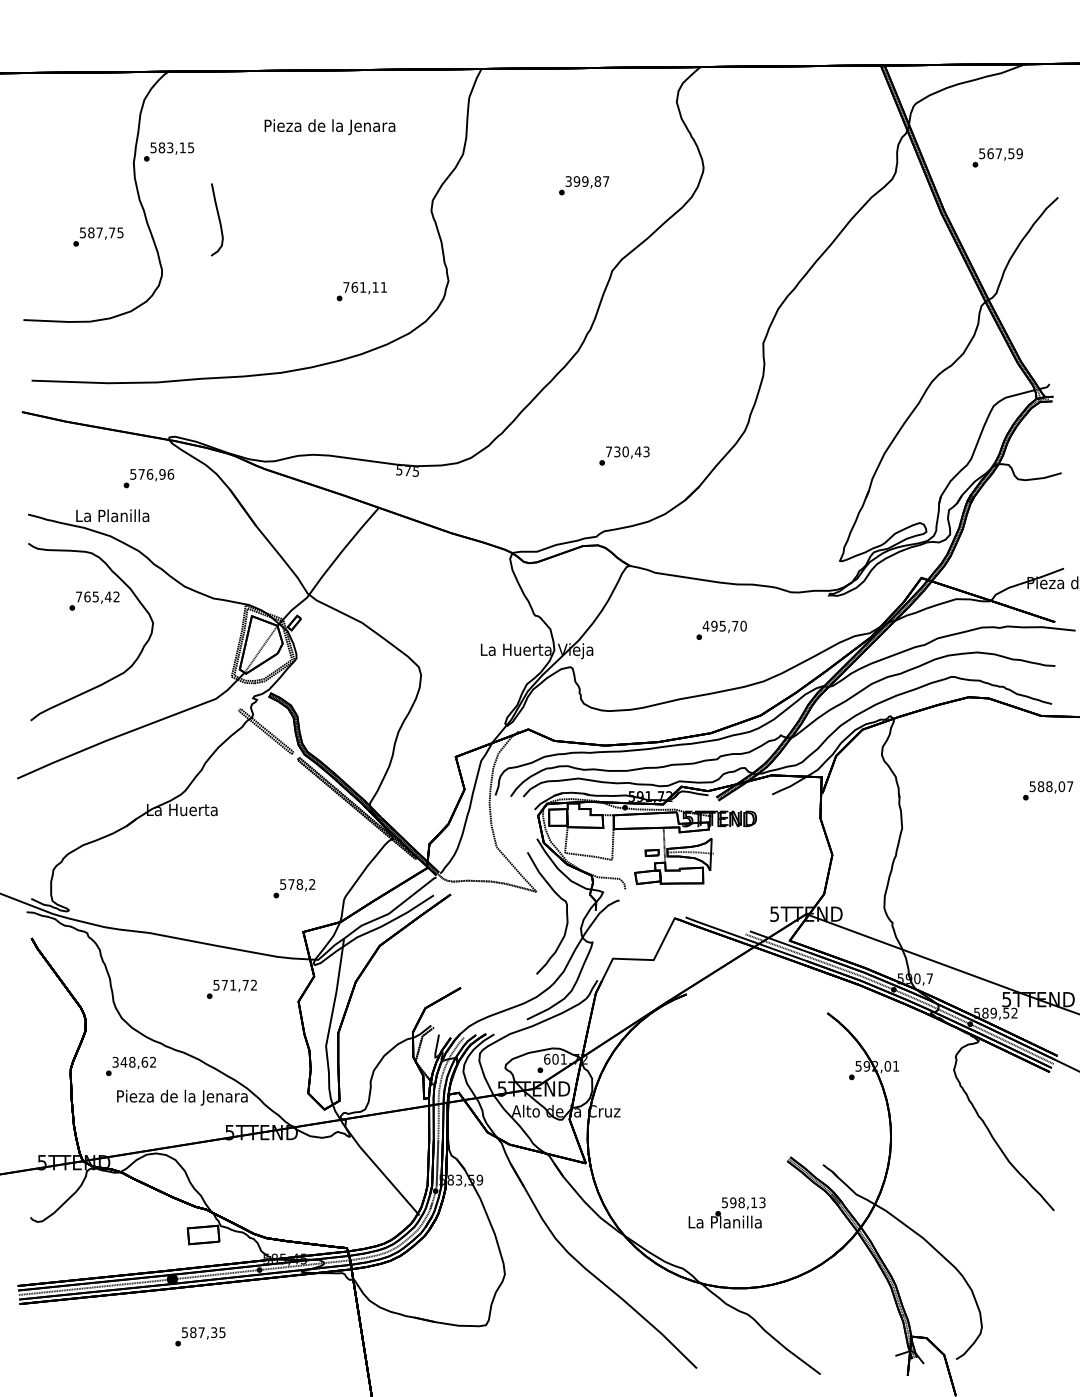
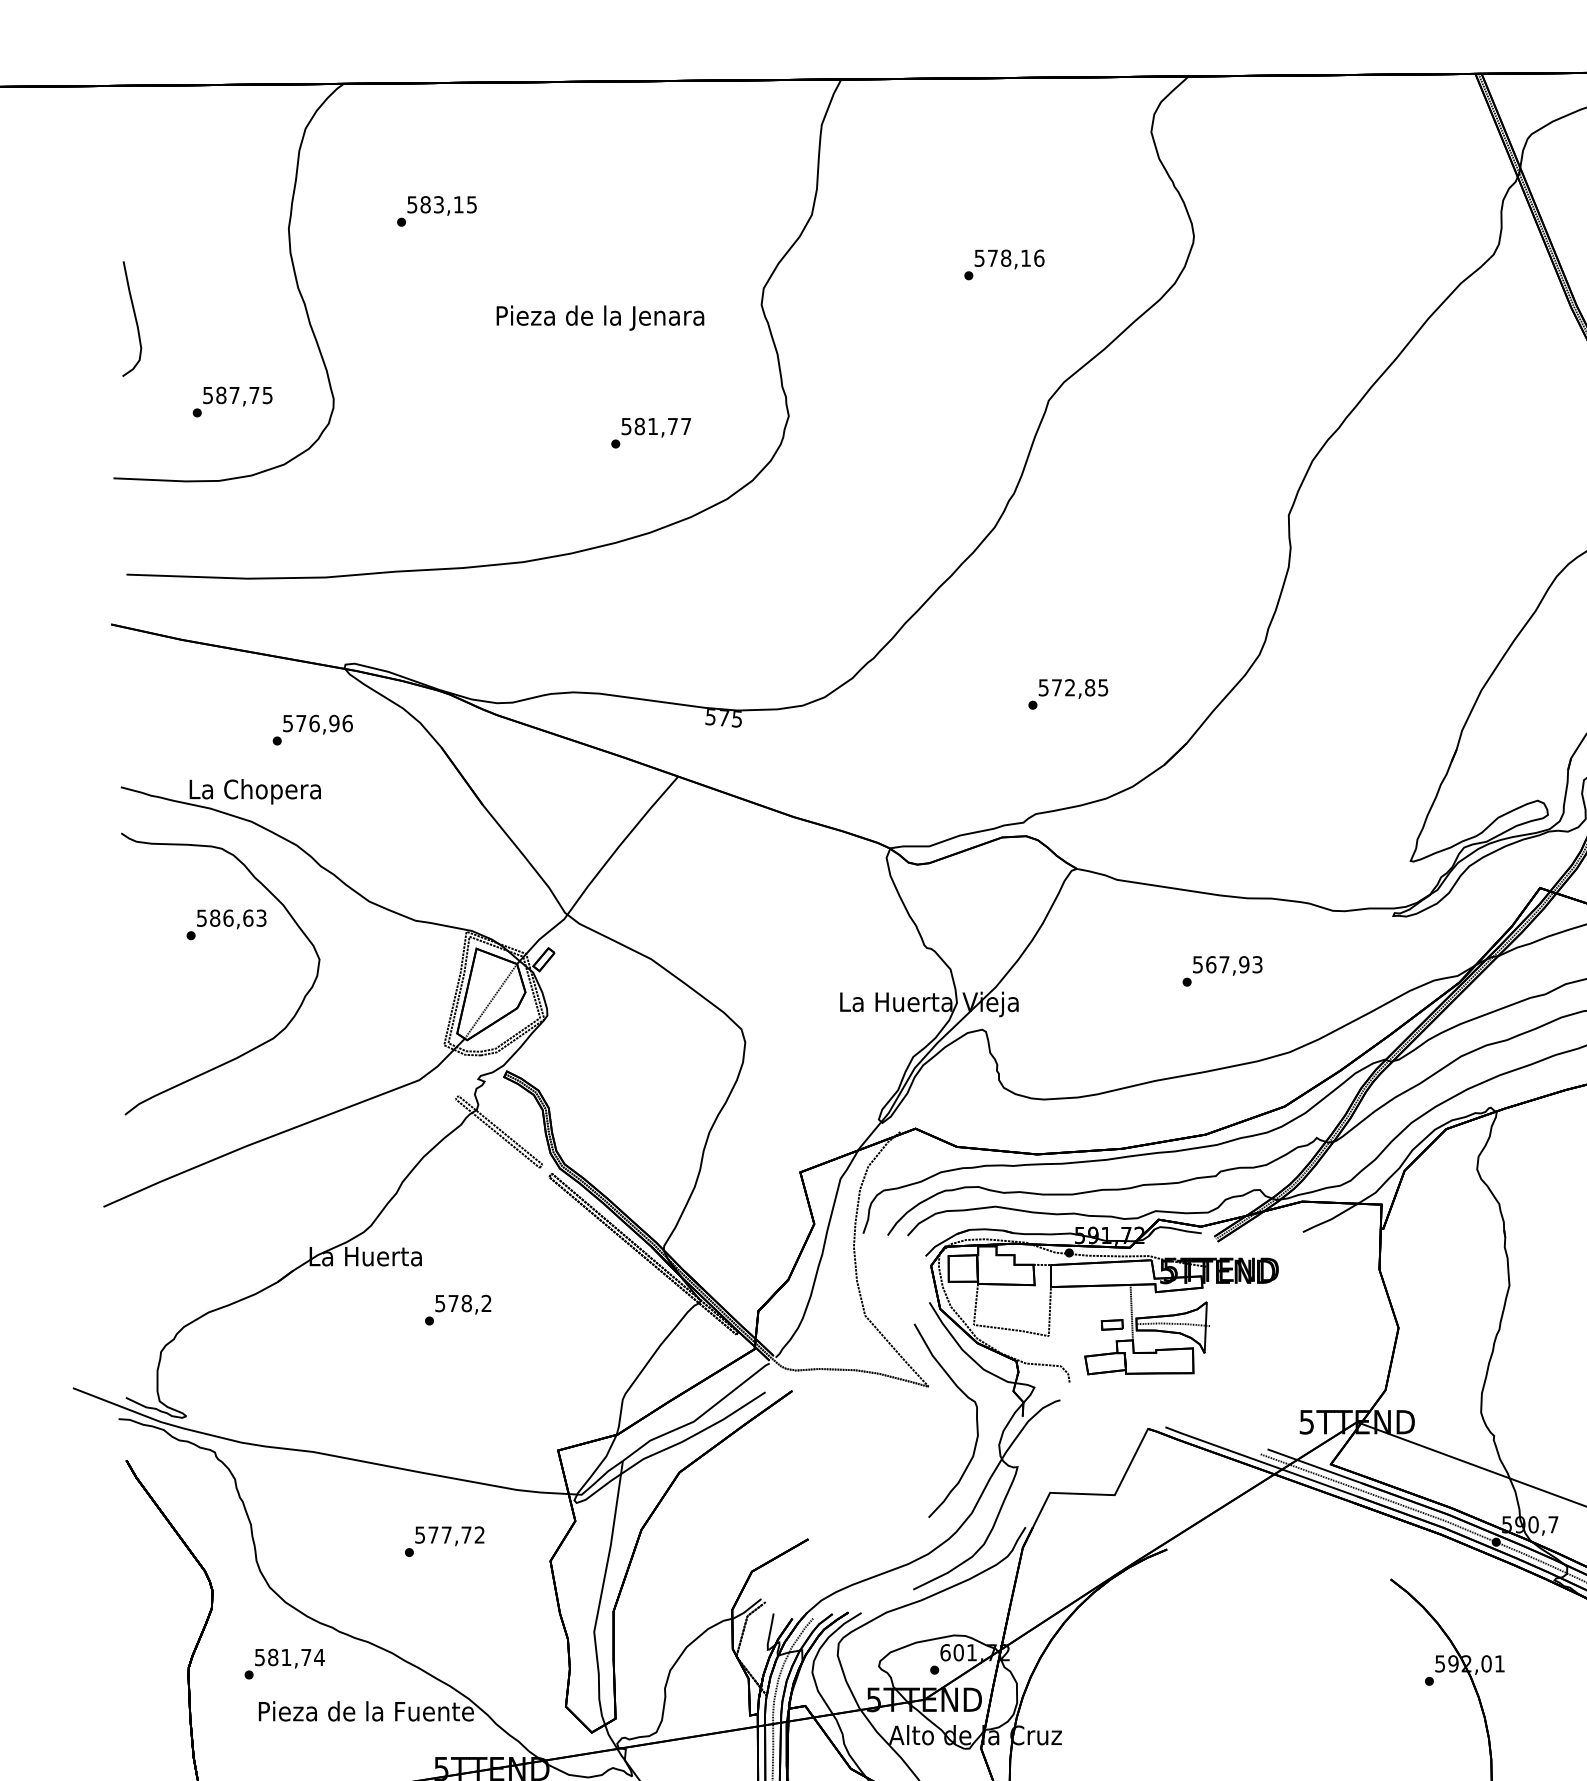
text: (329, 127) -> (599, 318), moved
text: (169, 151) -> (437, 210), moved
text: (587, 181) -> (1009, 258), 399,87 -> 578,16
part: (216, 219) -> (131, 318), moved
text: (98, 236) -> (232, 401), moved
text: (364, 287) -> (655, 426), 761,11 -> 581,77
text: (627, 451) -> (1073, 687), 730,43 -> 572,85
text: (112, 517) -> (254, 791), La Planilla -> La Chopera
text: (97, 596) -> (231, 917), 765,42 -> 586,63
text: (724, 625) -> (1227, 963), 495,70 -> 567,93
text: (294, 888) -> (458, 1309), moved
text: (233, 985) -> (447, 1535), 571,72 -> 577,72
text: (134, 1061) -> (289, 1656), 348,62 -> 581,74
text: (182, 1097) -> (366, 1713), Pieza de la Jenara -> Pieza de la Fuente

